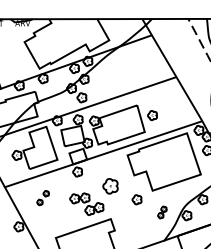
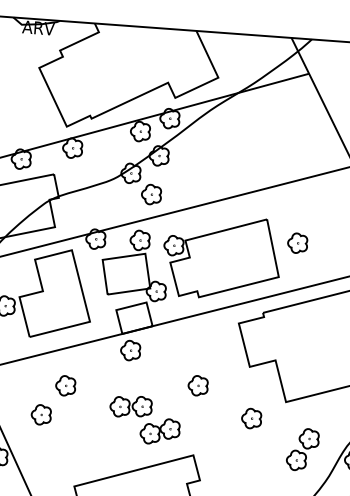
part: (110, 185) -> (197, 384), size x0.62
part: (42, 197) -> (52, 398), size x1.67
part: (162, 212) -> (303, 449), size x1.67

